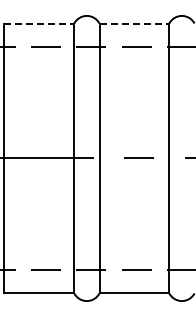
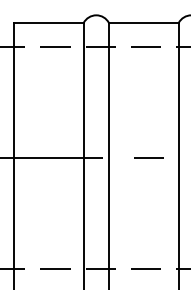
line: (39, 23) -> (48, 22), dashed -> solid
line: (134, 23) -> (143, 22), dashed -> solid

